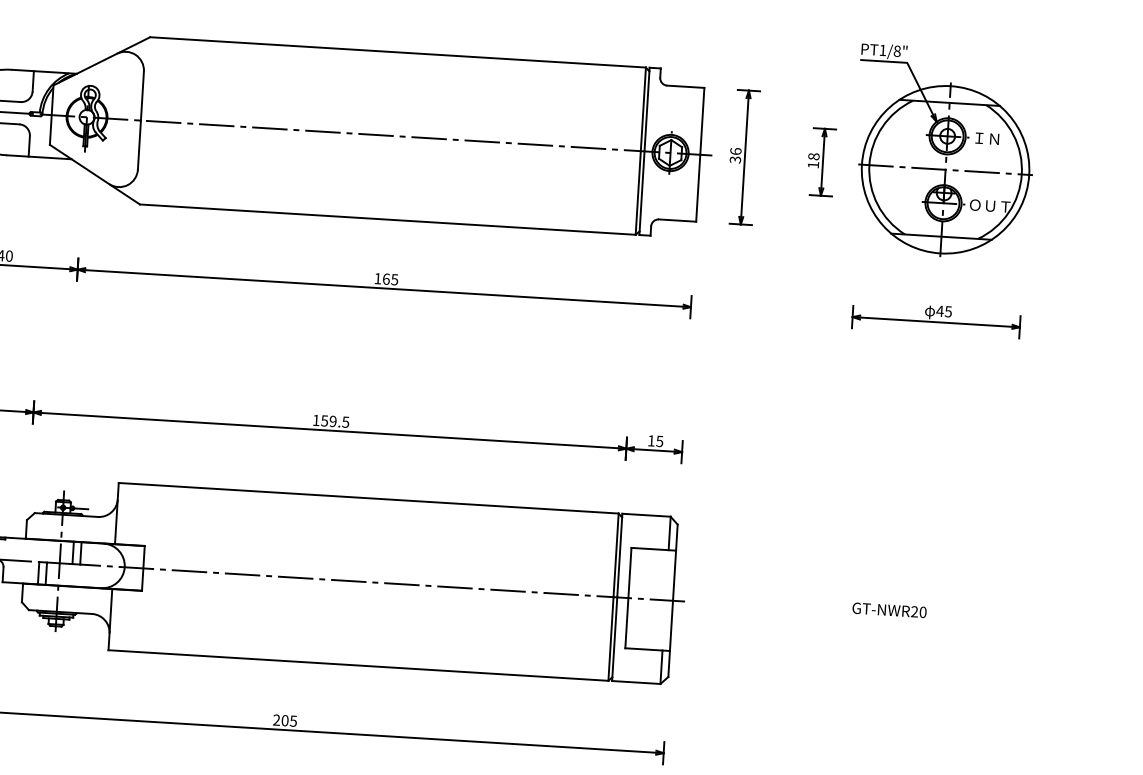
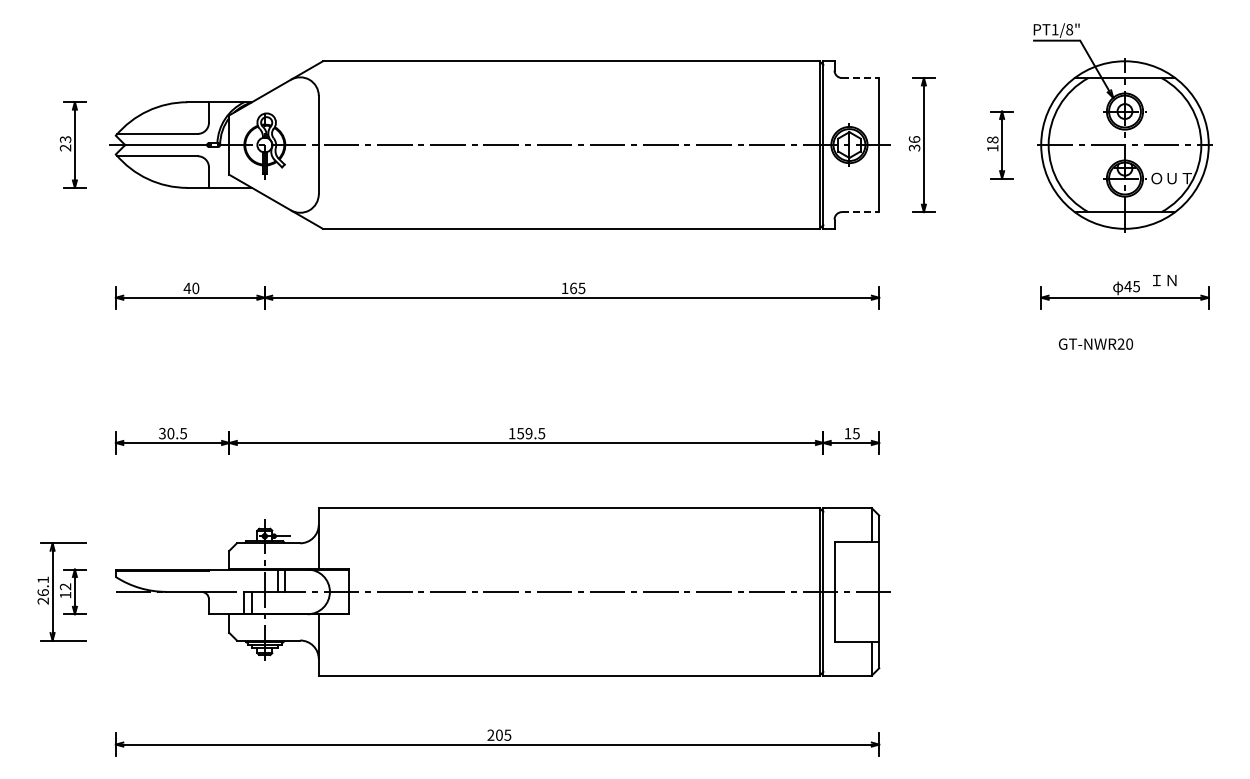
line: (685, 87) -> (860, 78), solid -> dashed
text: (987, 138) -> (1164, 280), moved
line: (677, 220) -> (860, 212), solid -> dashed
text: (890, 609) -> (1096, 343), moved

